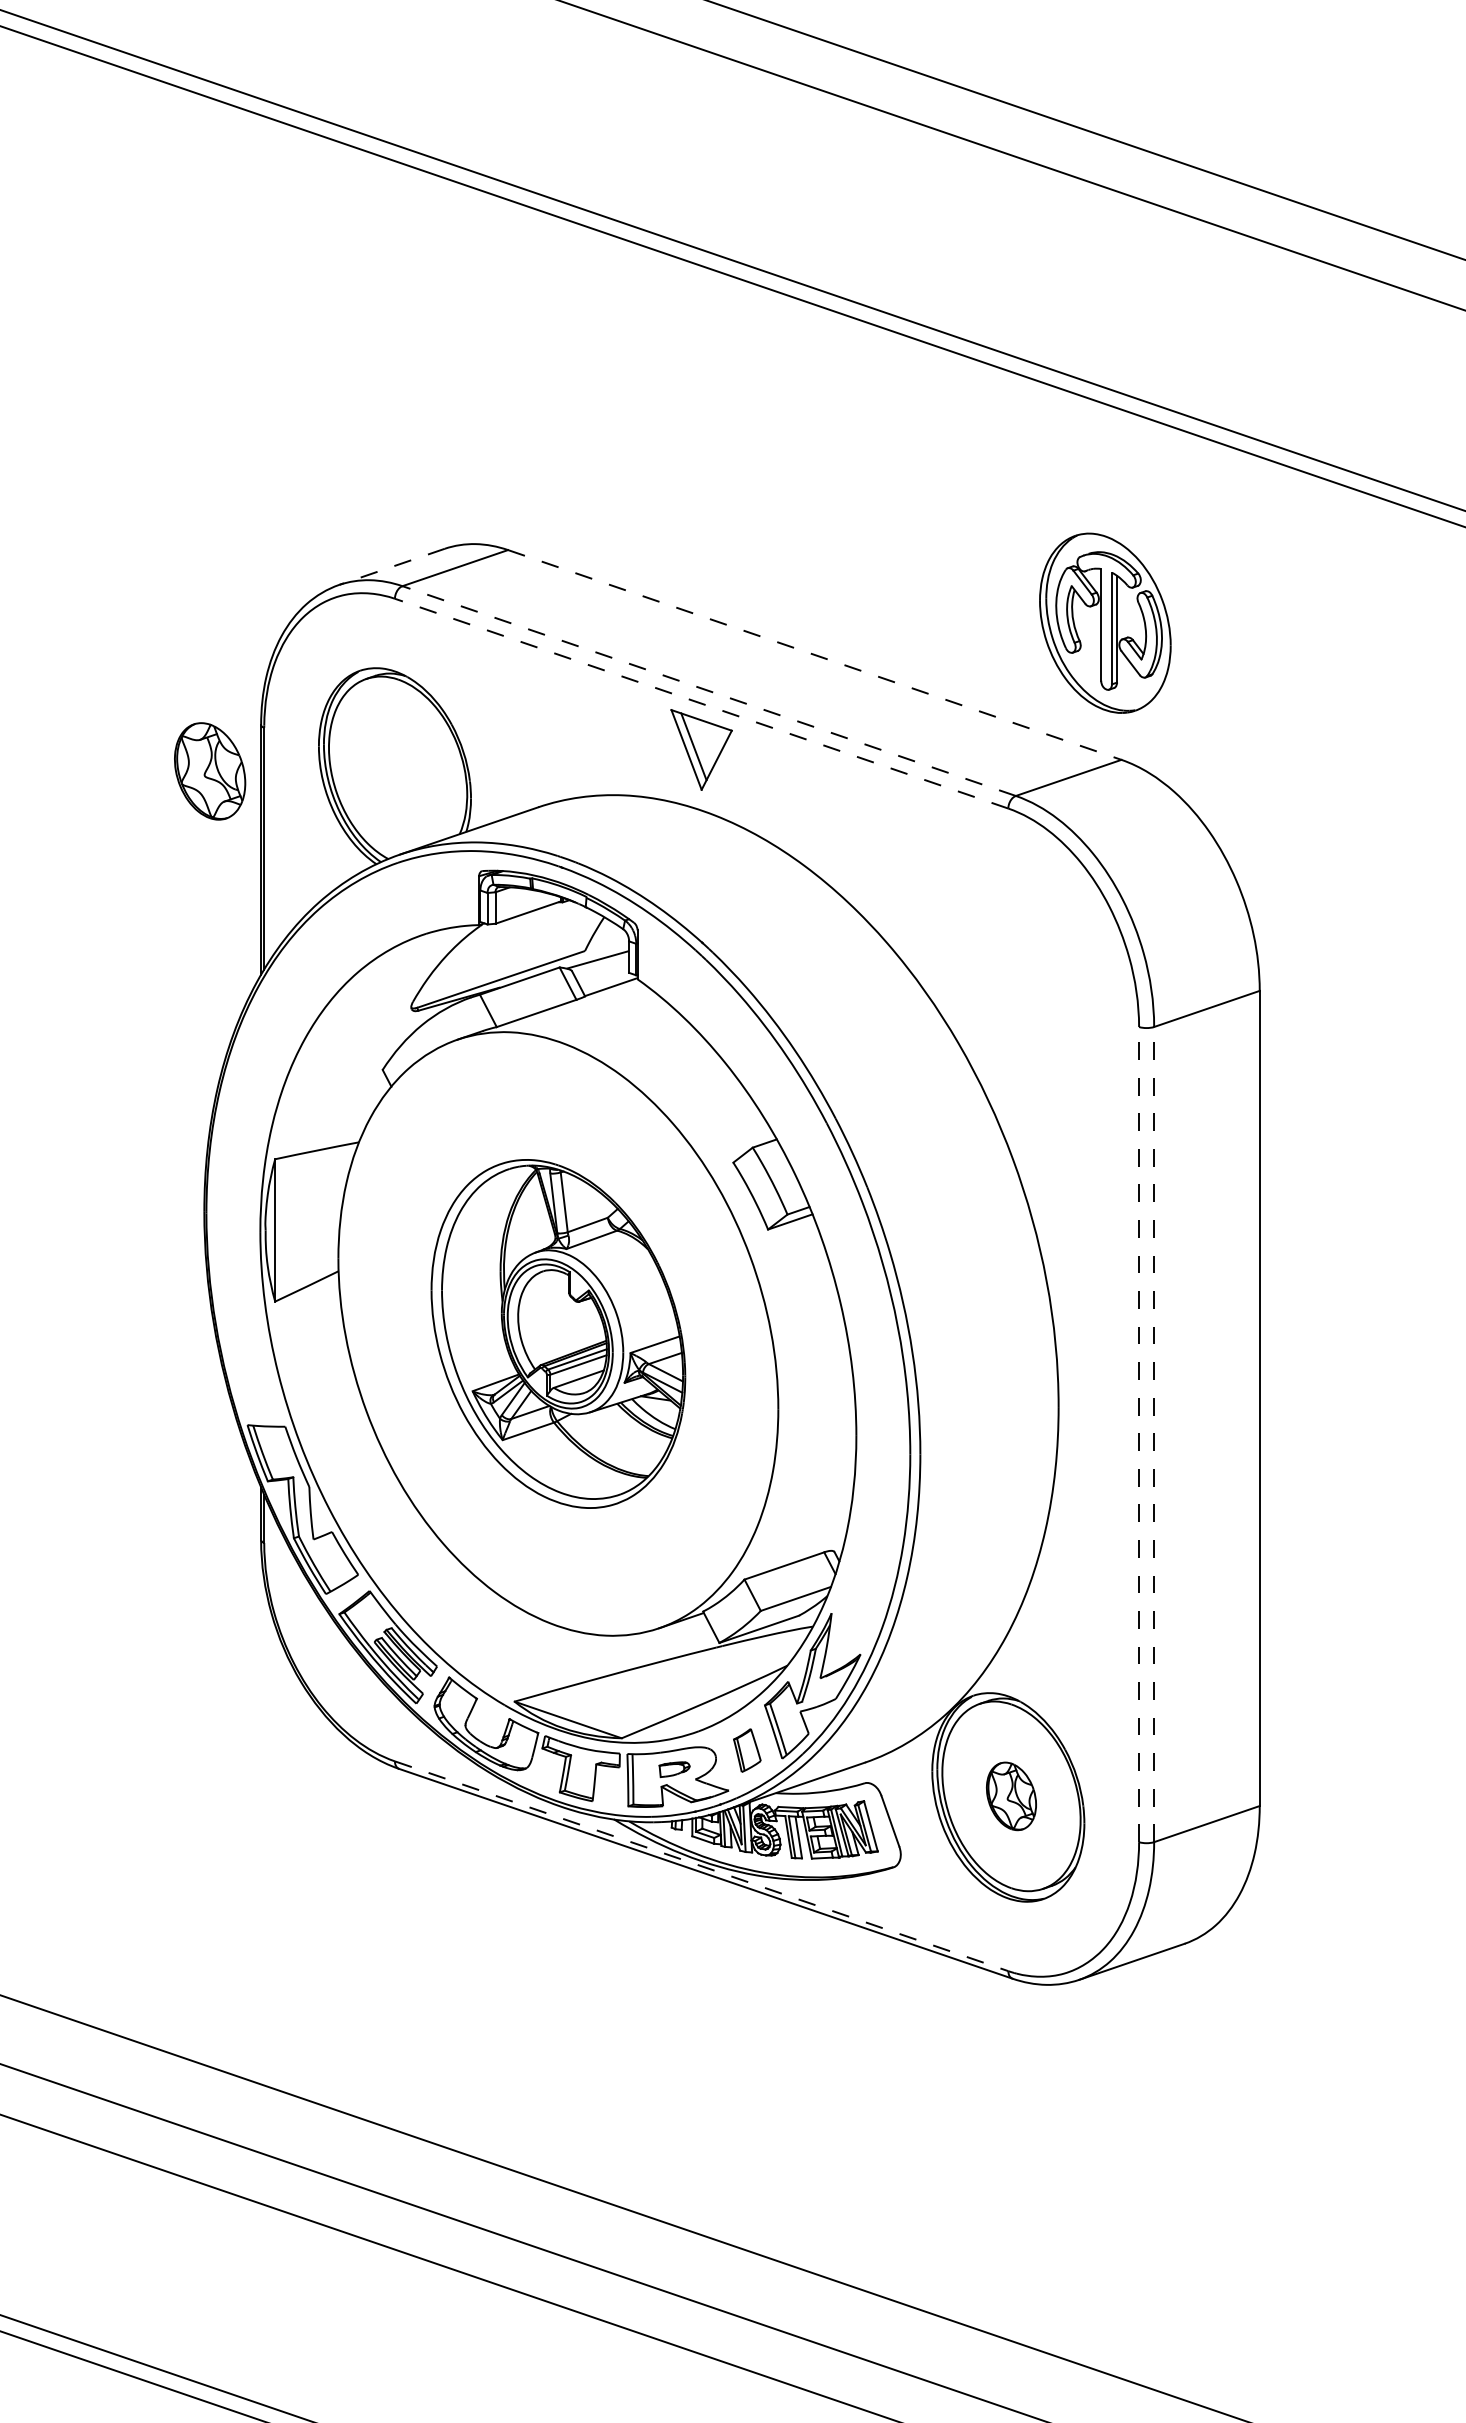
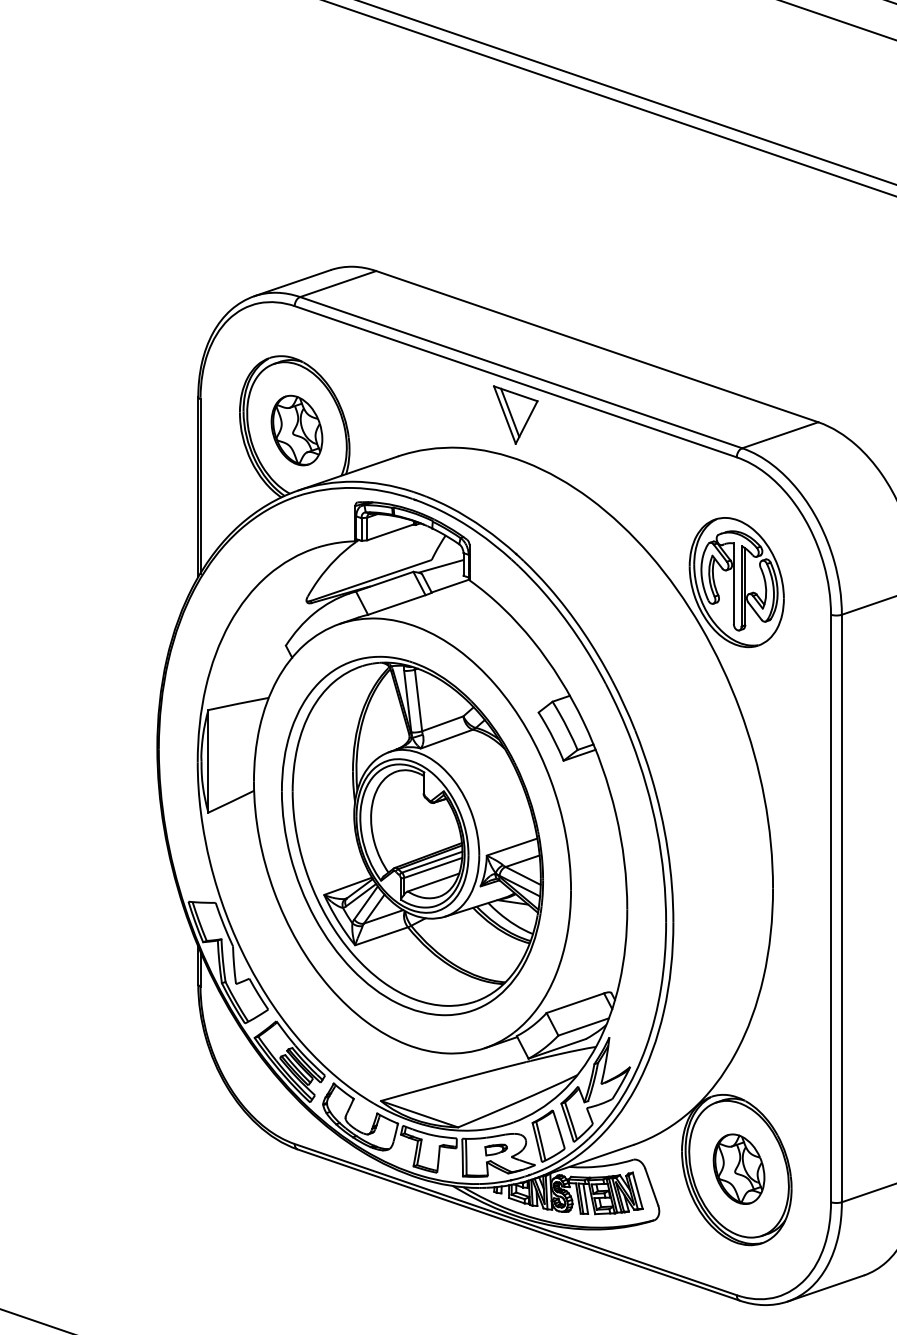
line: (392, 566) -> (292, 282), dashed -> solid
part: (1105, 622) -> (736, 581), moved
line: (815, 655) -> (597, 347), dashed -> solid
line: (708, 690) -> (520, 372), dashed -> solid
line: (701, 703) -> (515, 381), dashed -> solid
part: (210, 771) -> (297, 430), moved
part: (558, 1333) -> (412, 835), size x1.43
line: (1139, 1434) -> (831, 908), dashed -> solid
line: (1154, 1434) -> (842, 908), dashed -> solid
part: (747, 1750) -> (548, 1136), size x1.67
part: (1011, 1796) -> (739, 1169), size x1.43
line: (702, 1866) -> (516, 1219), dashed -> solid

